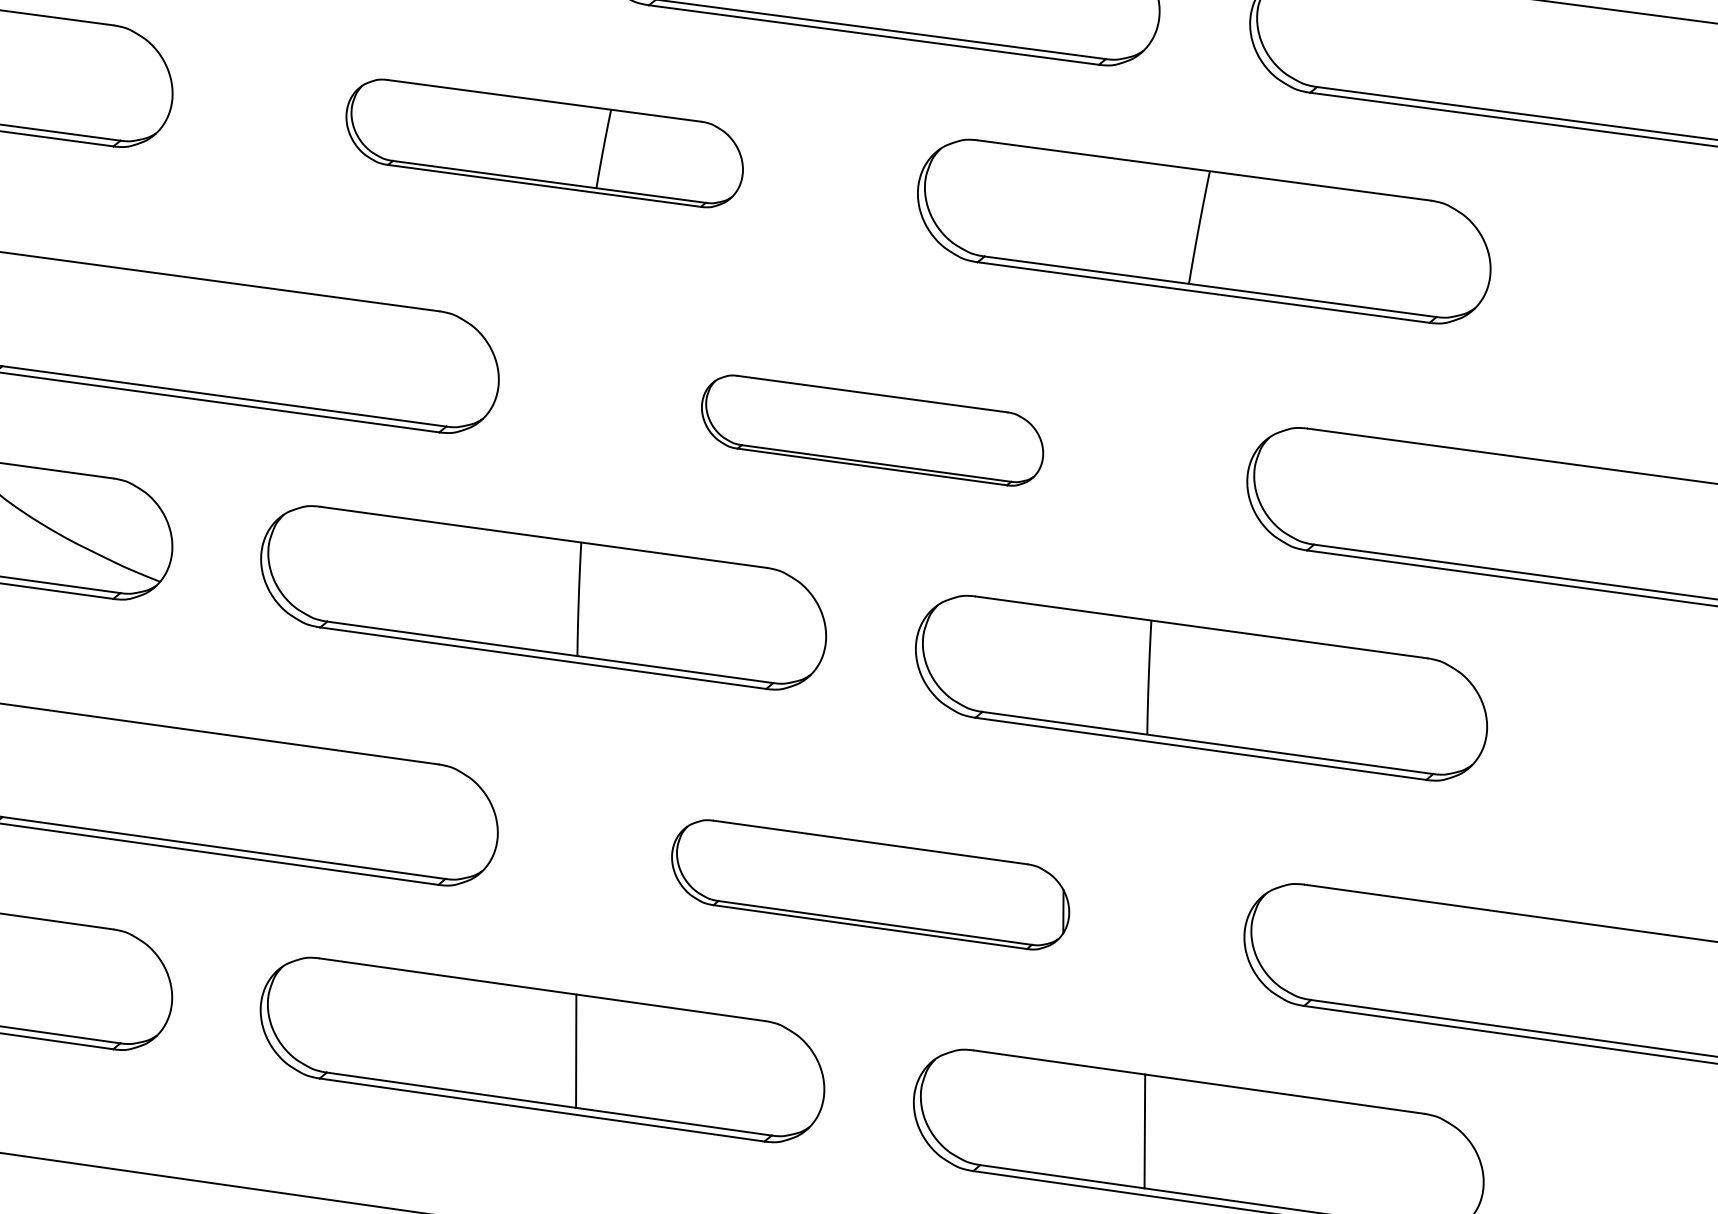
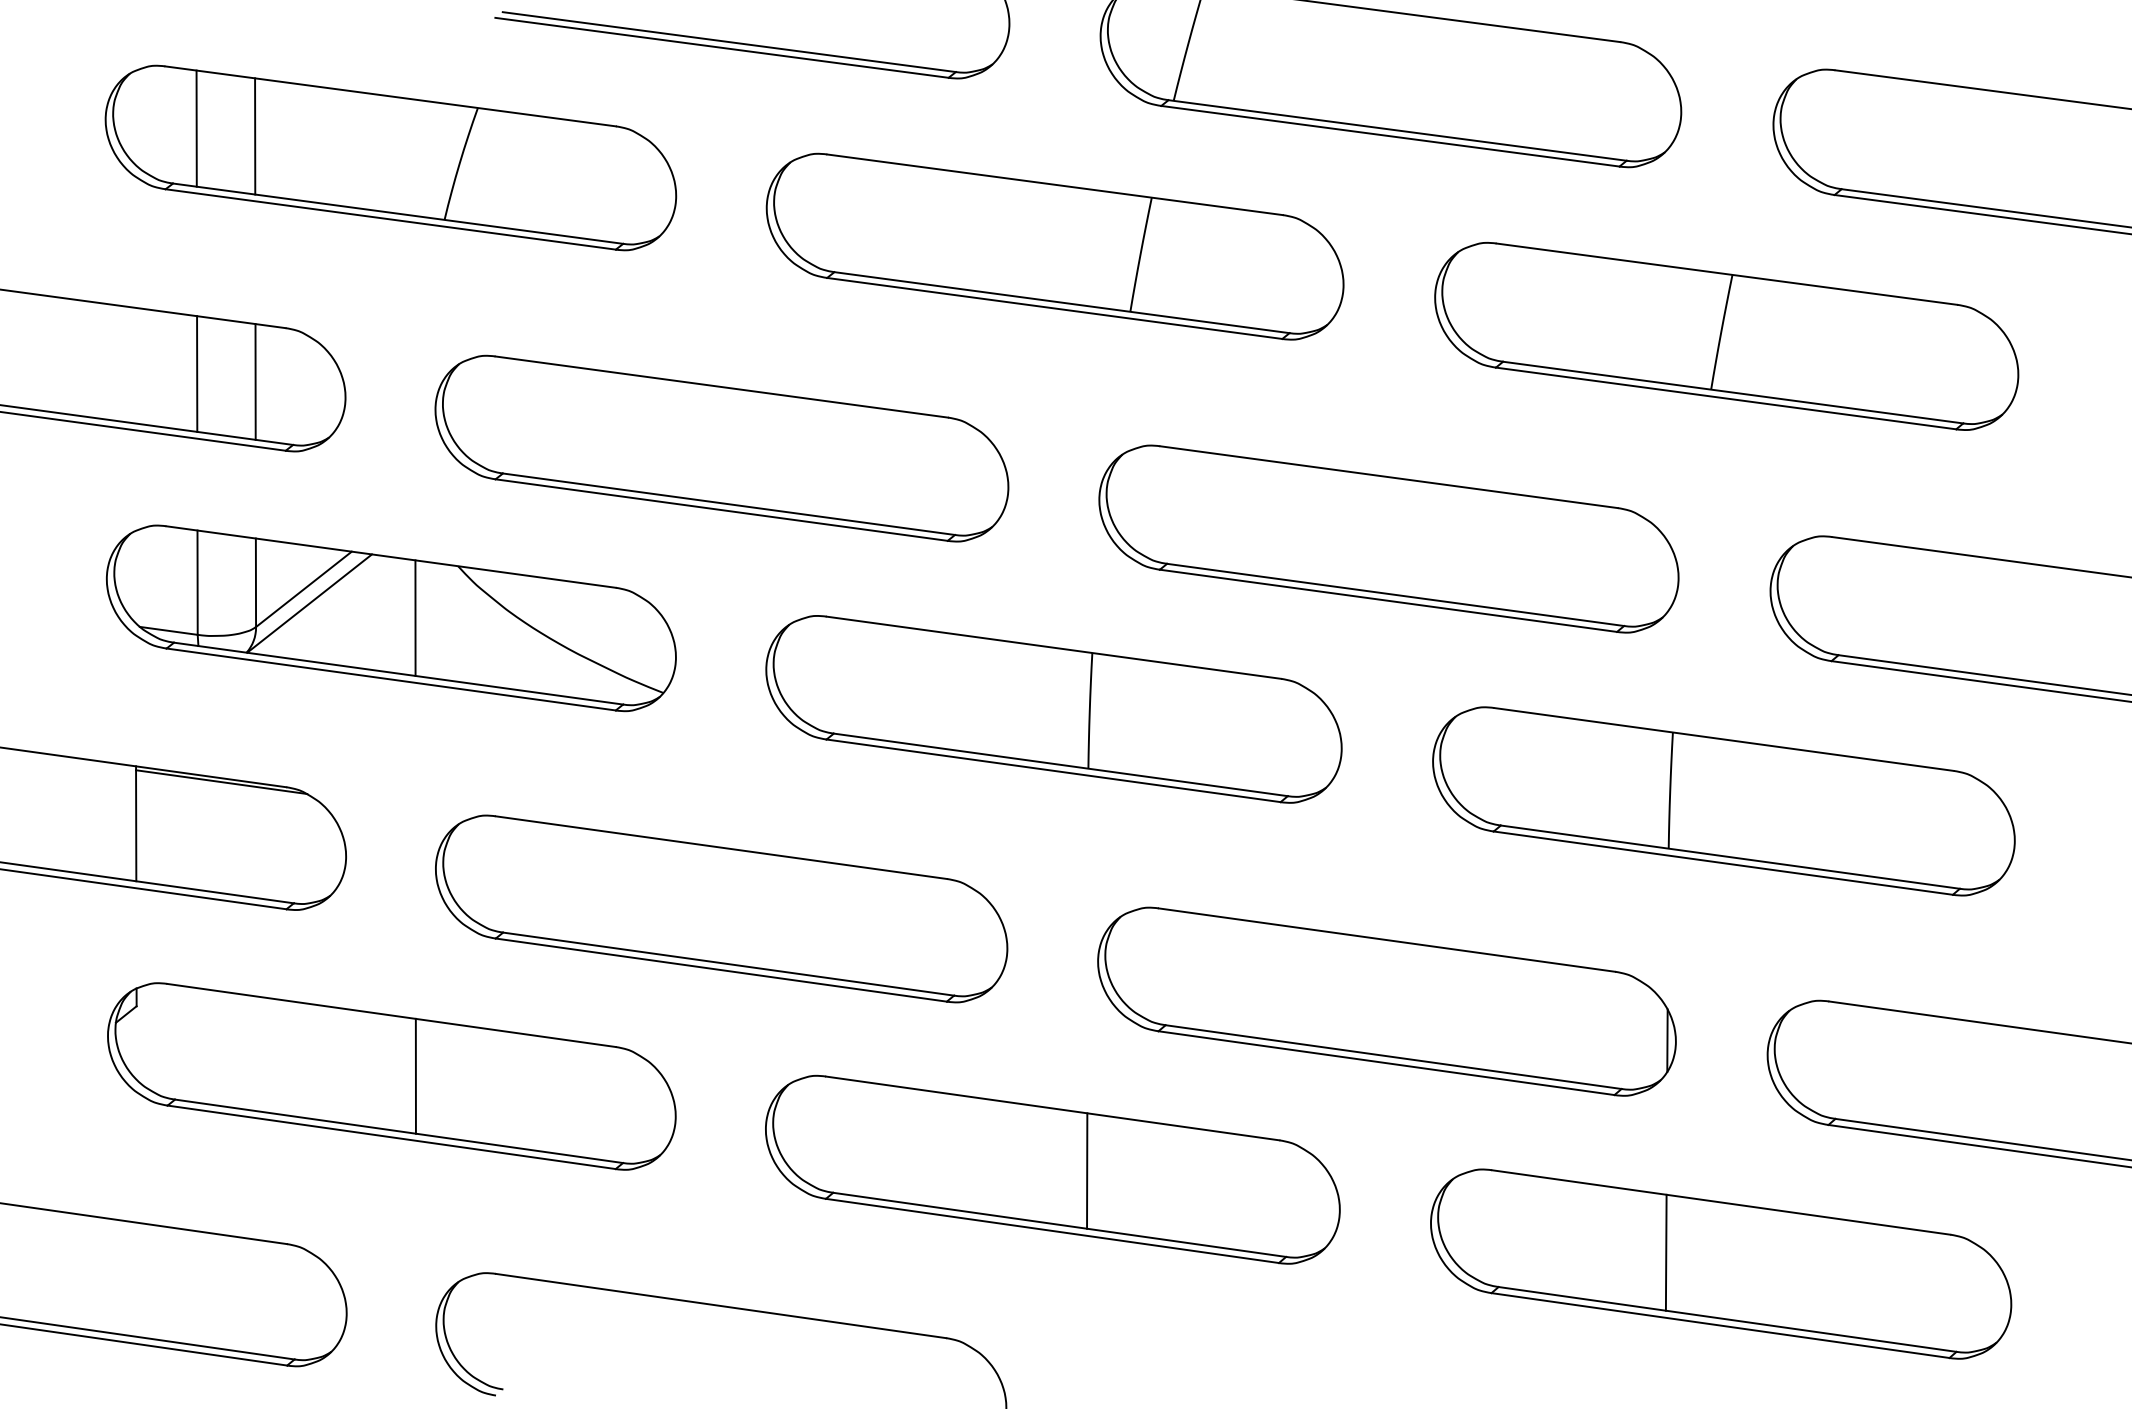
part: (544, 143) -> (1054, 246), size x1.43
part: (872, 430) -> (1388, 538), size x1.67
part: (870, 884) -> (1386, 1001), size x1.43

